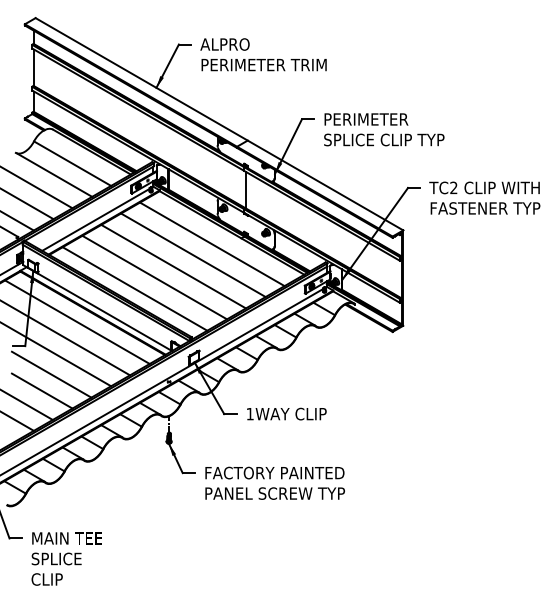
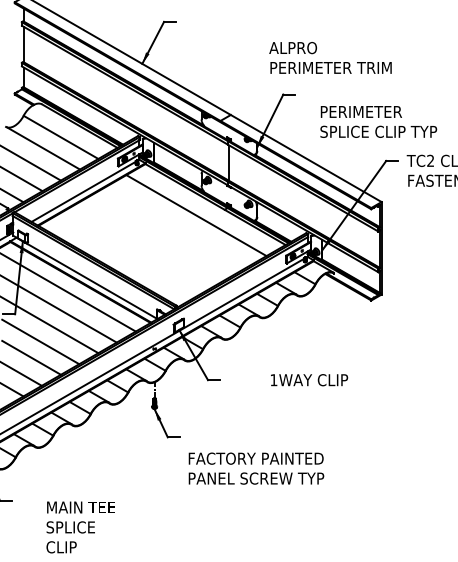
text: (263, 54) -> (330, 57), moved
text: (384, 129) -> (378, 121), moved
line: (193, 255) -> (178, 226), removed
line: (173, 266) -> (158, 237), removed
line: (154, 277) -> (140, 247), removed
line: (134, 288) -> (121, 258), removed
text: (286, 413) -> (309, 379), moved
text: (274, 482) -> (255, 467), moved
text: (66, 558) -> (80, 526), moved

